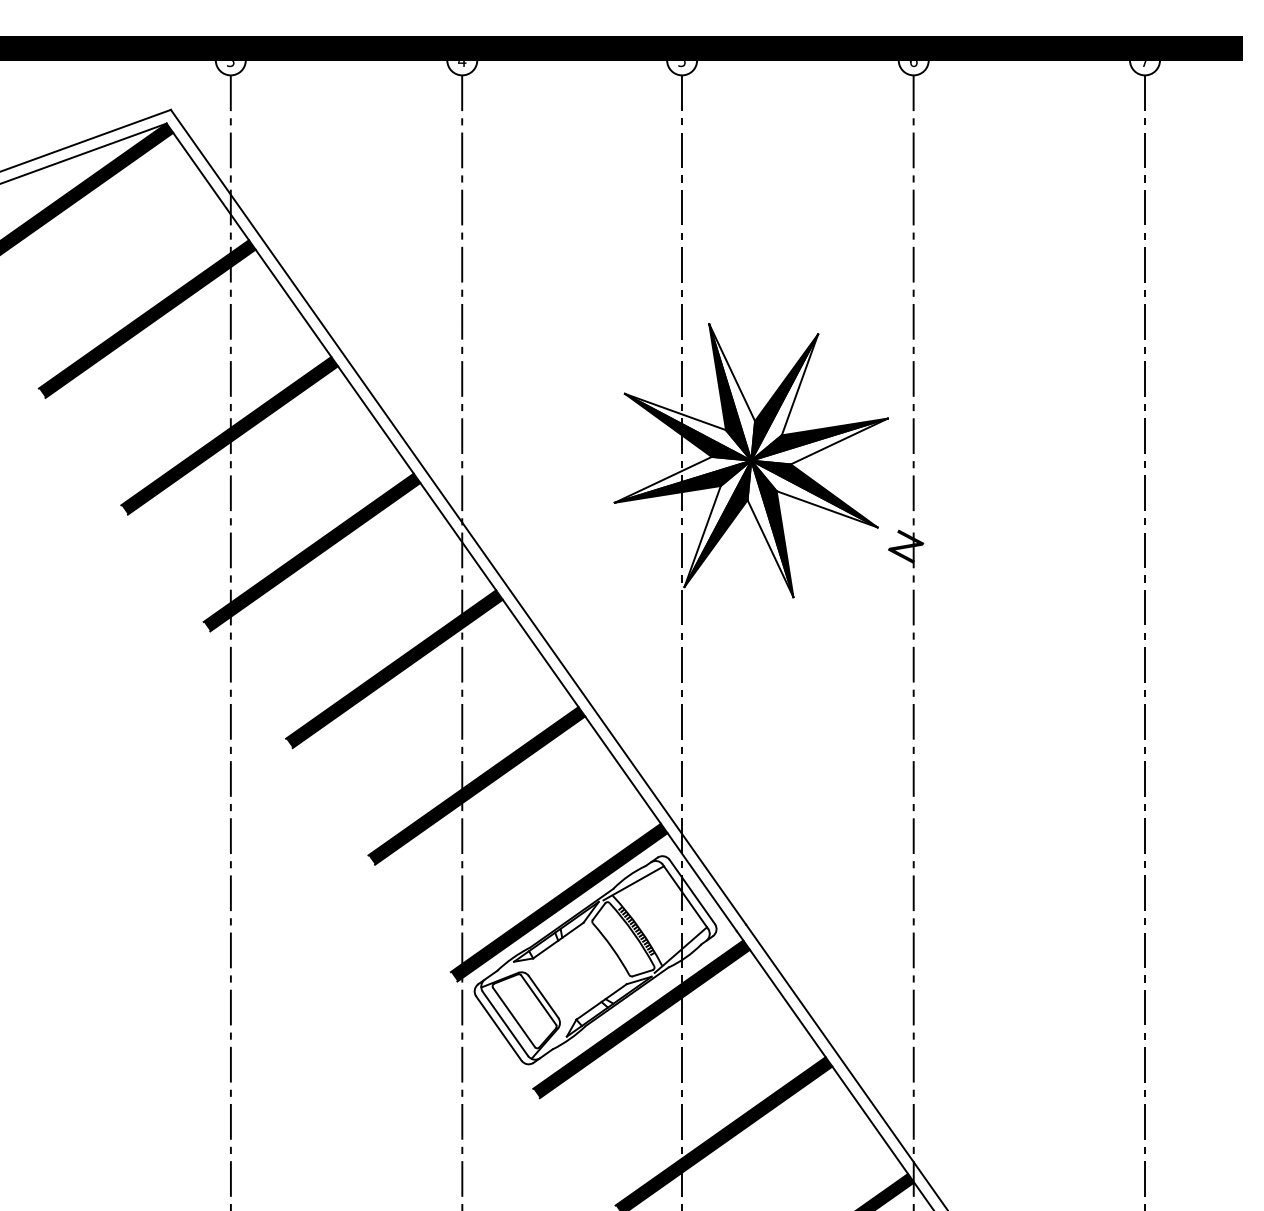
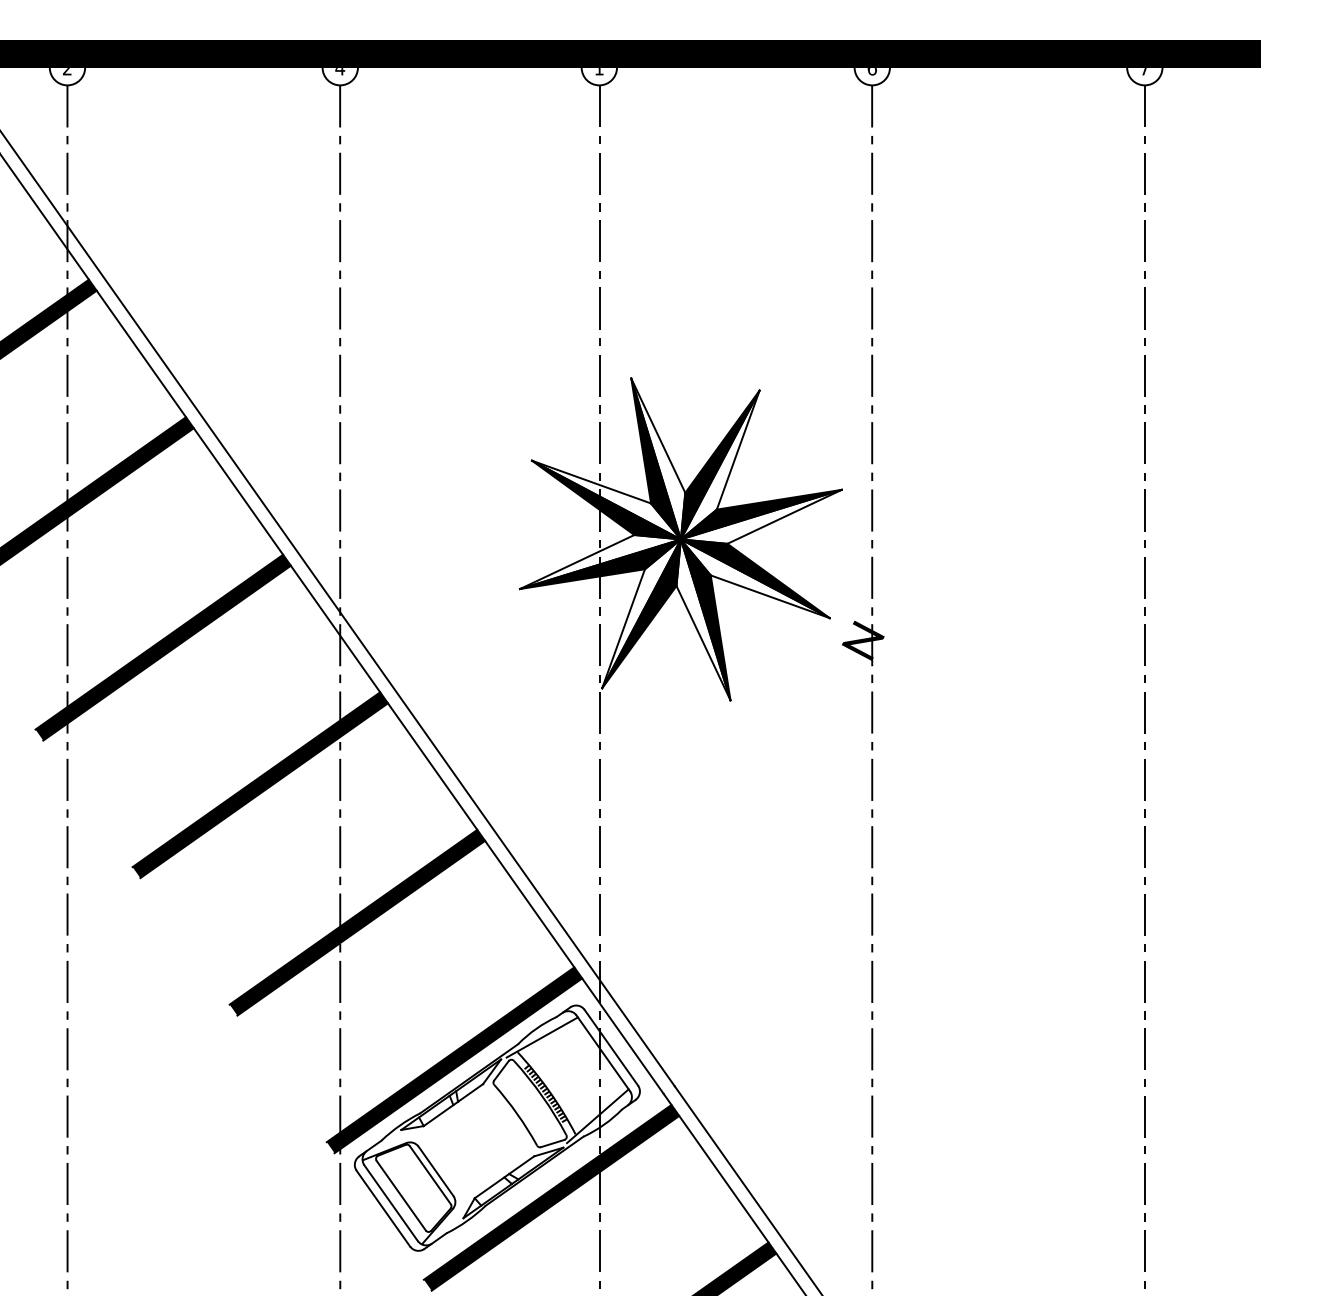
text: (230, 64) -> (67, 72), 3 -> 2
text: (681, 64) -> (598, 72), 5 -> 1

